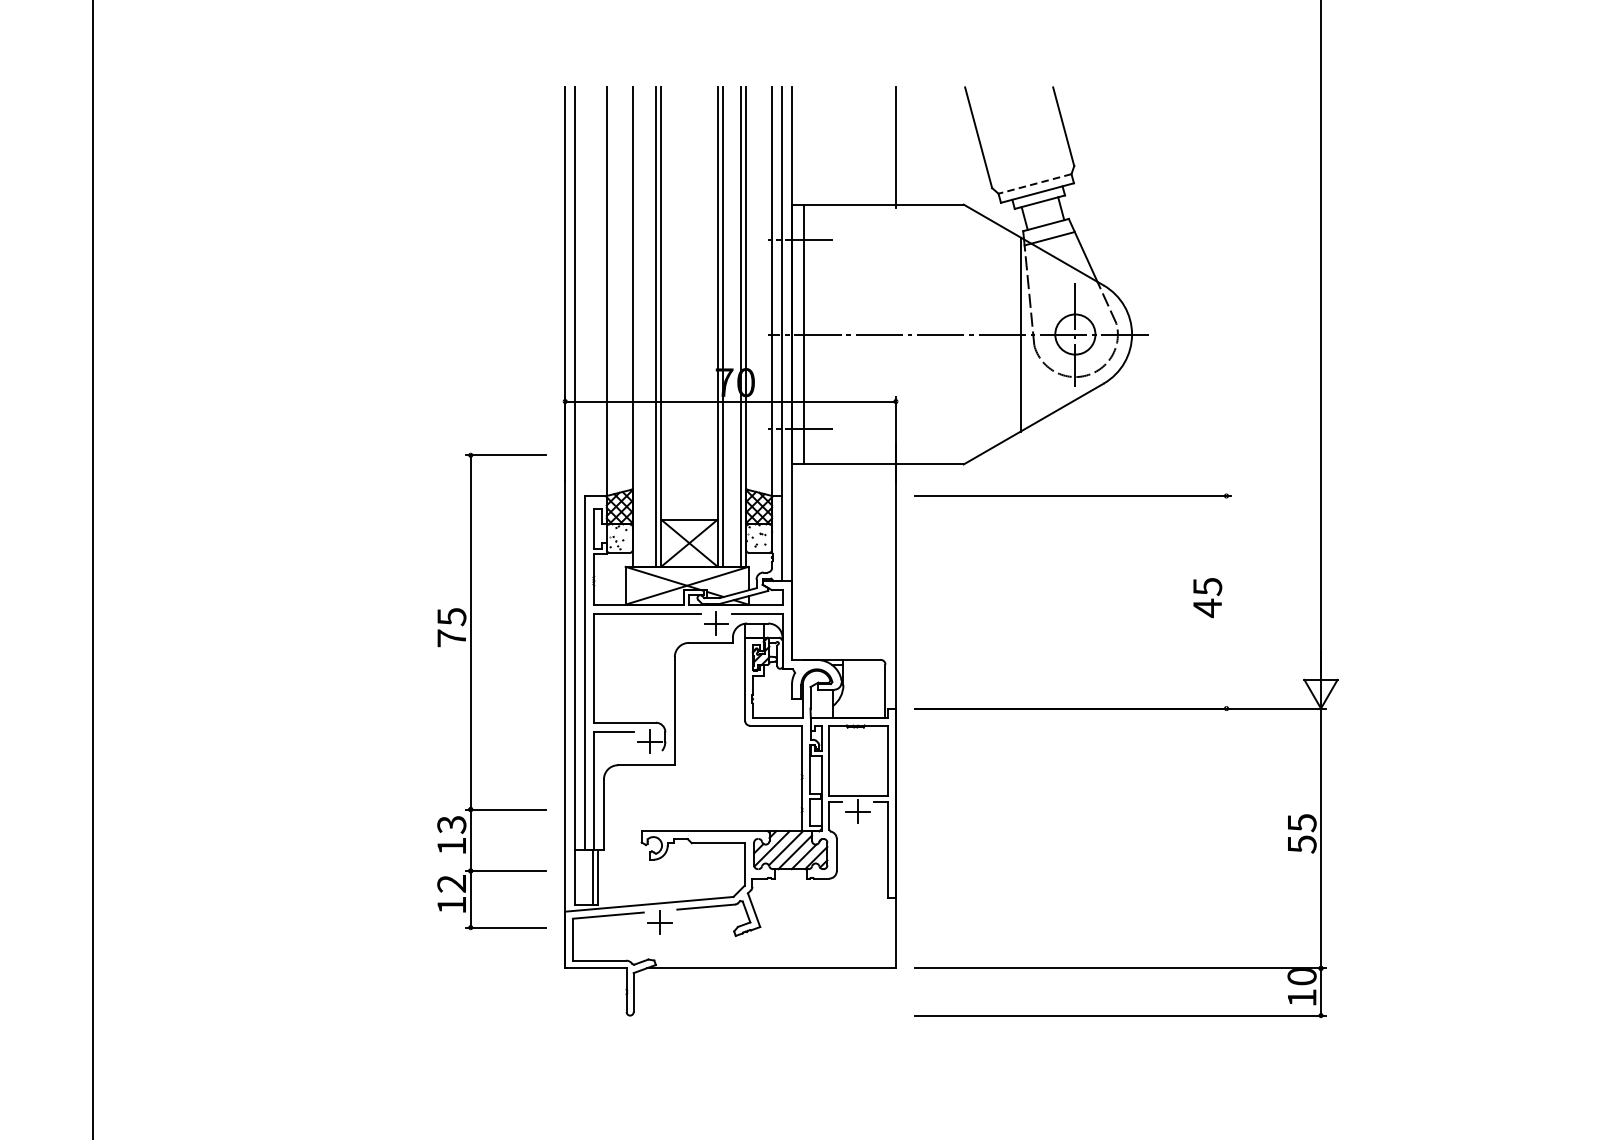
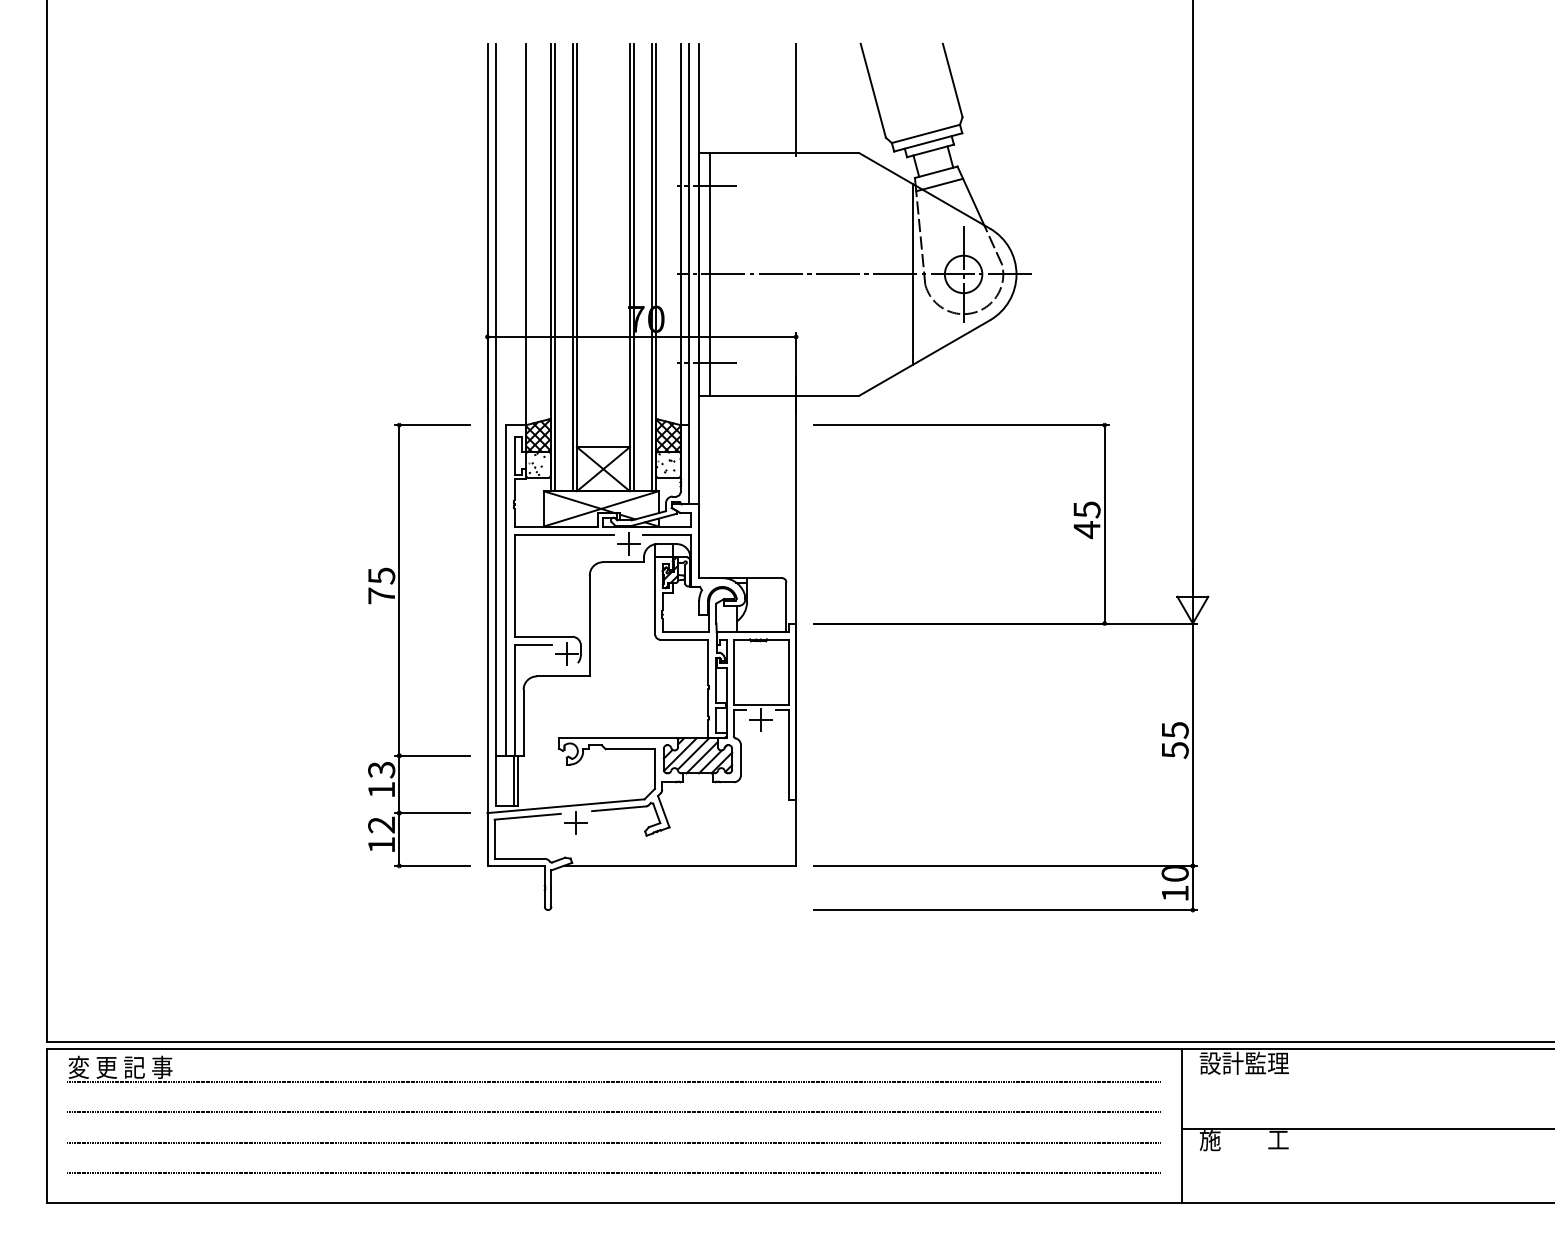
line: (1034, 184) -> (925, 134), dashed -> solid
line: (637, 327) -> (554, 267), added
line: (1226, 602) -> (1104, 524), added
part: (470, 691) -> (399, 645), moved

